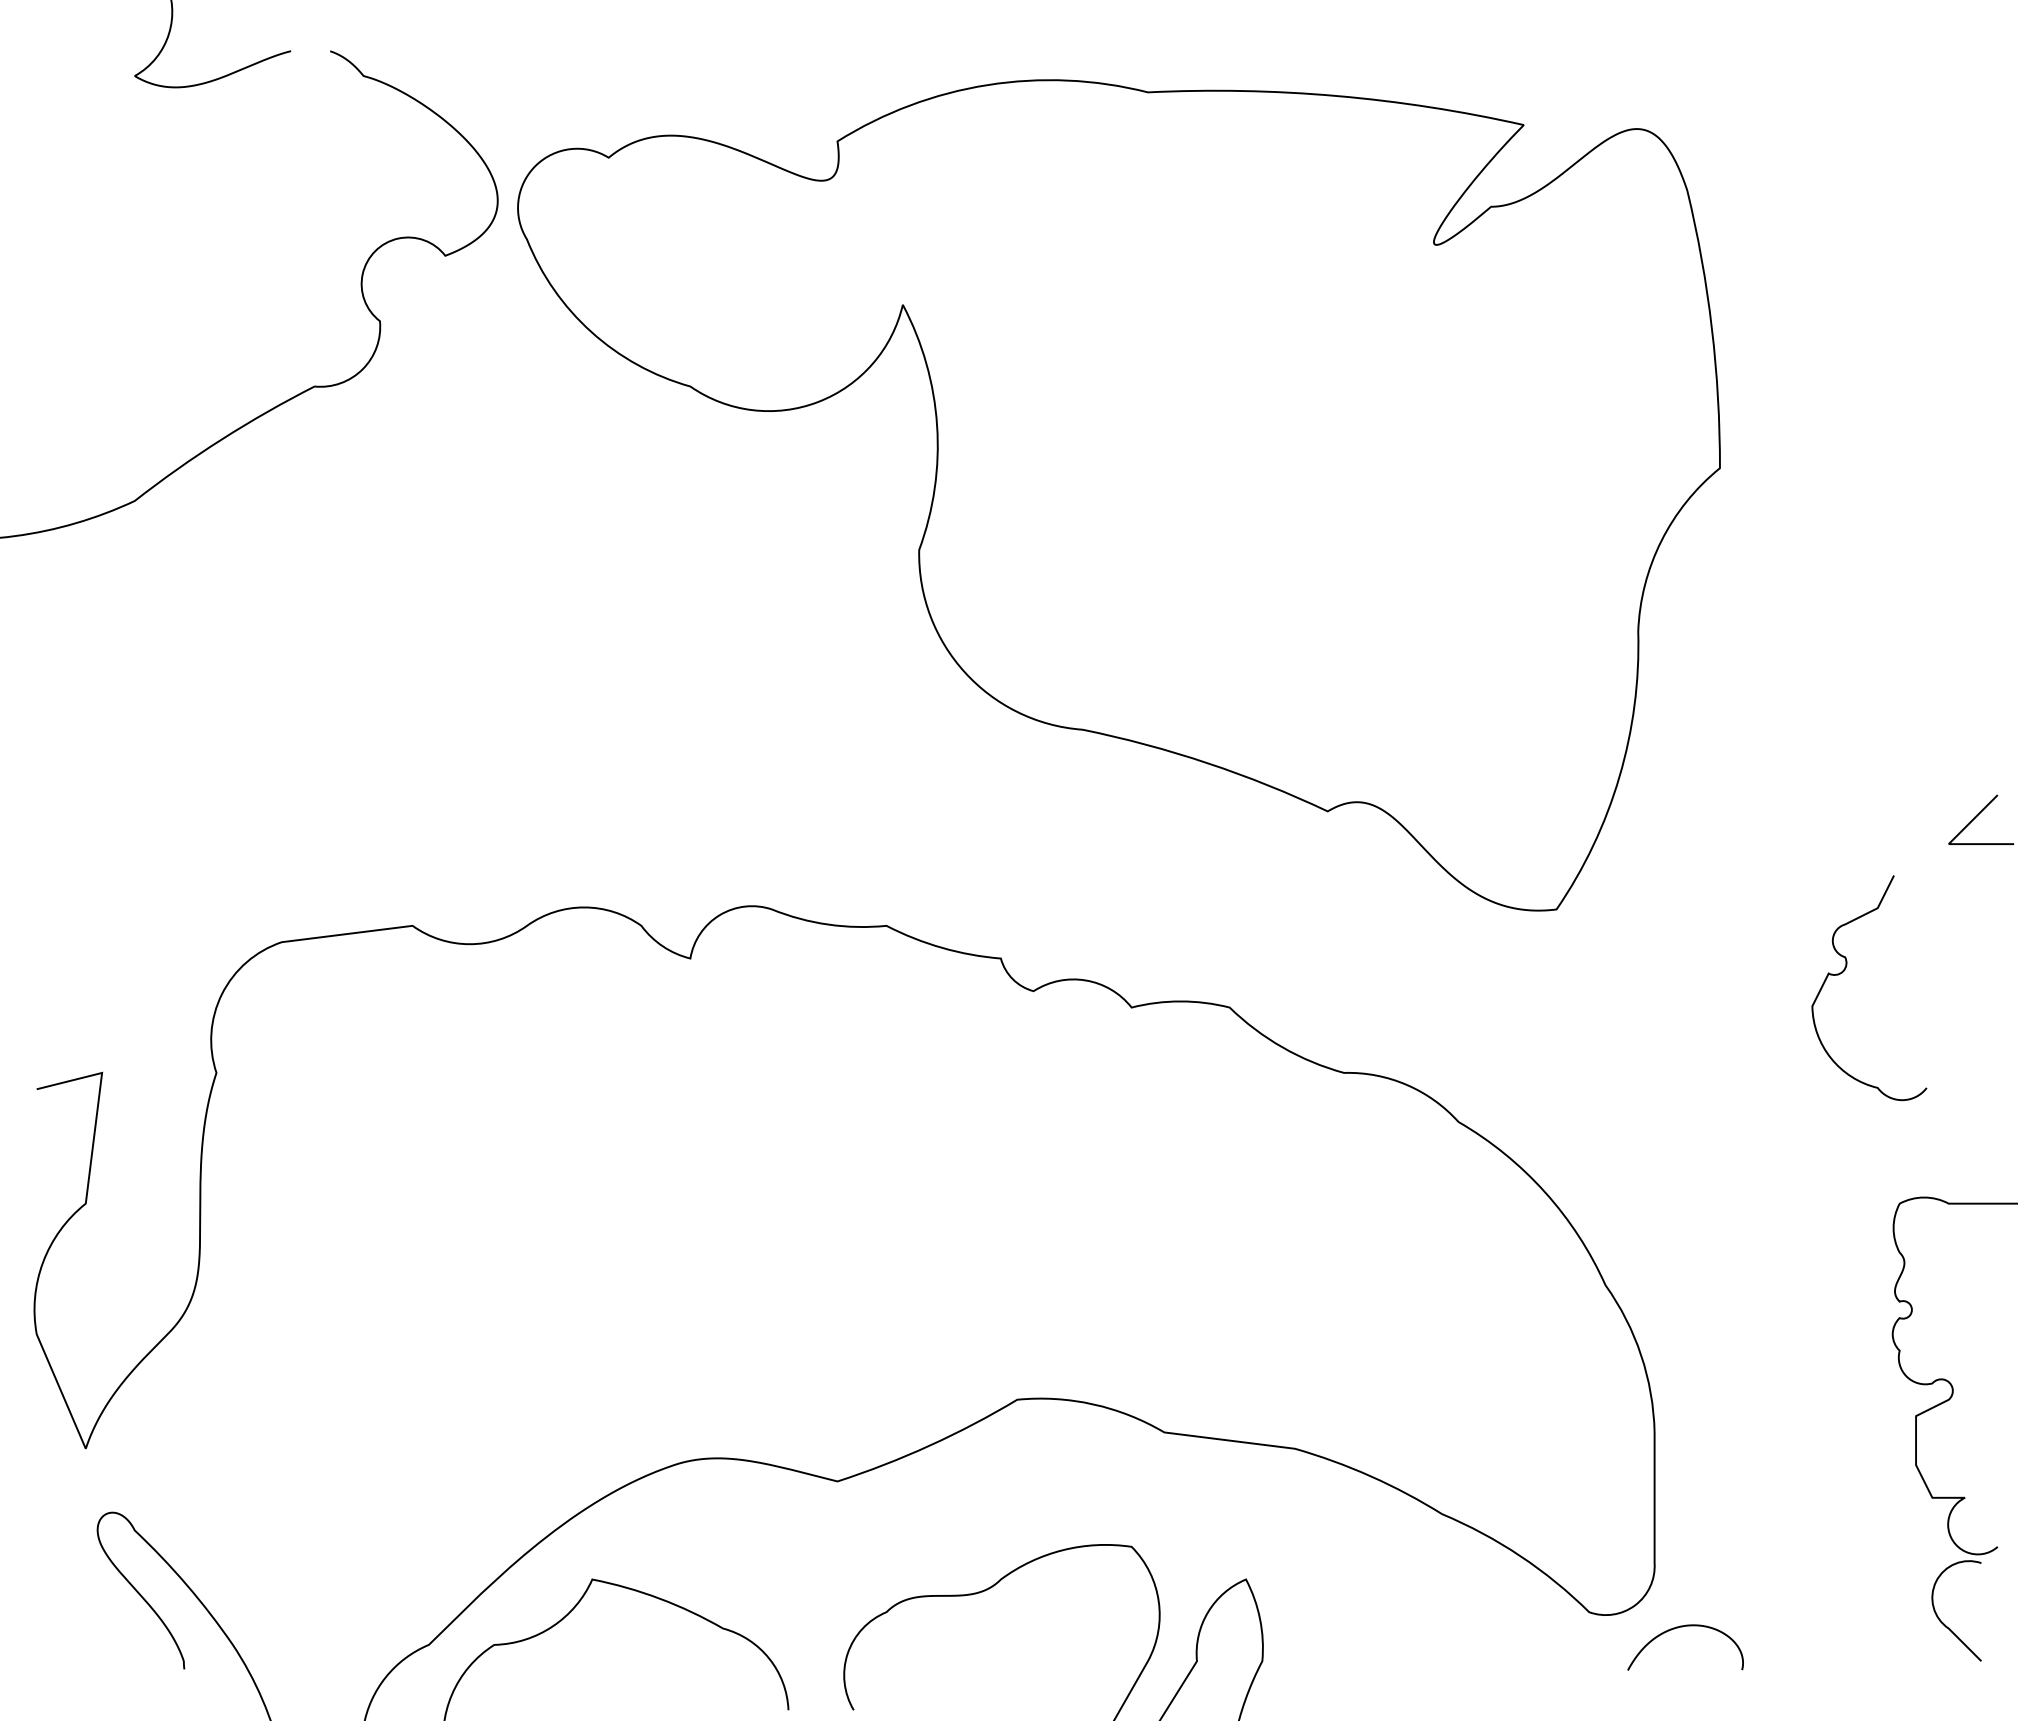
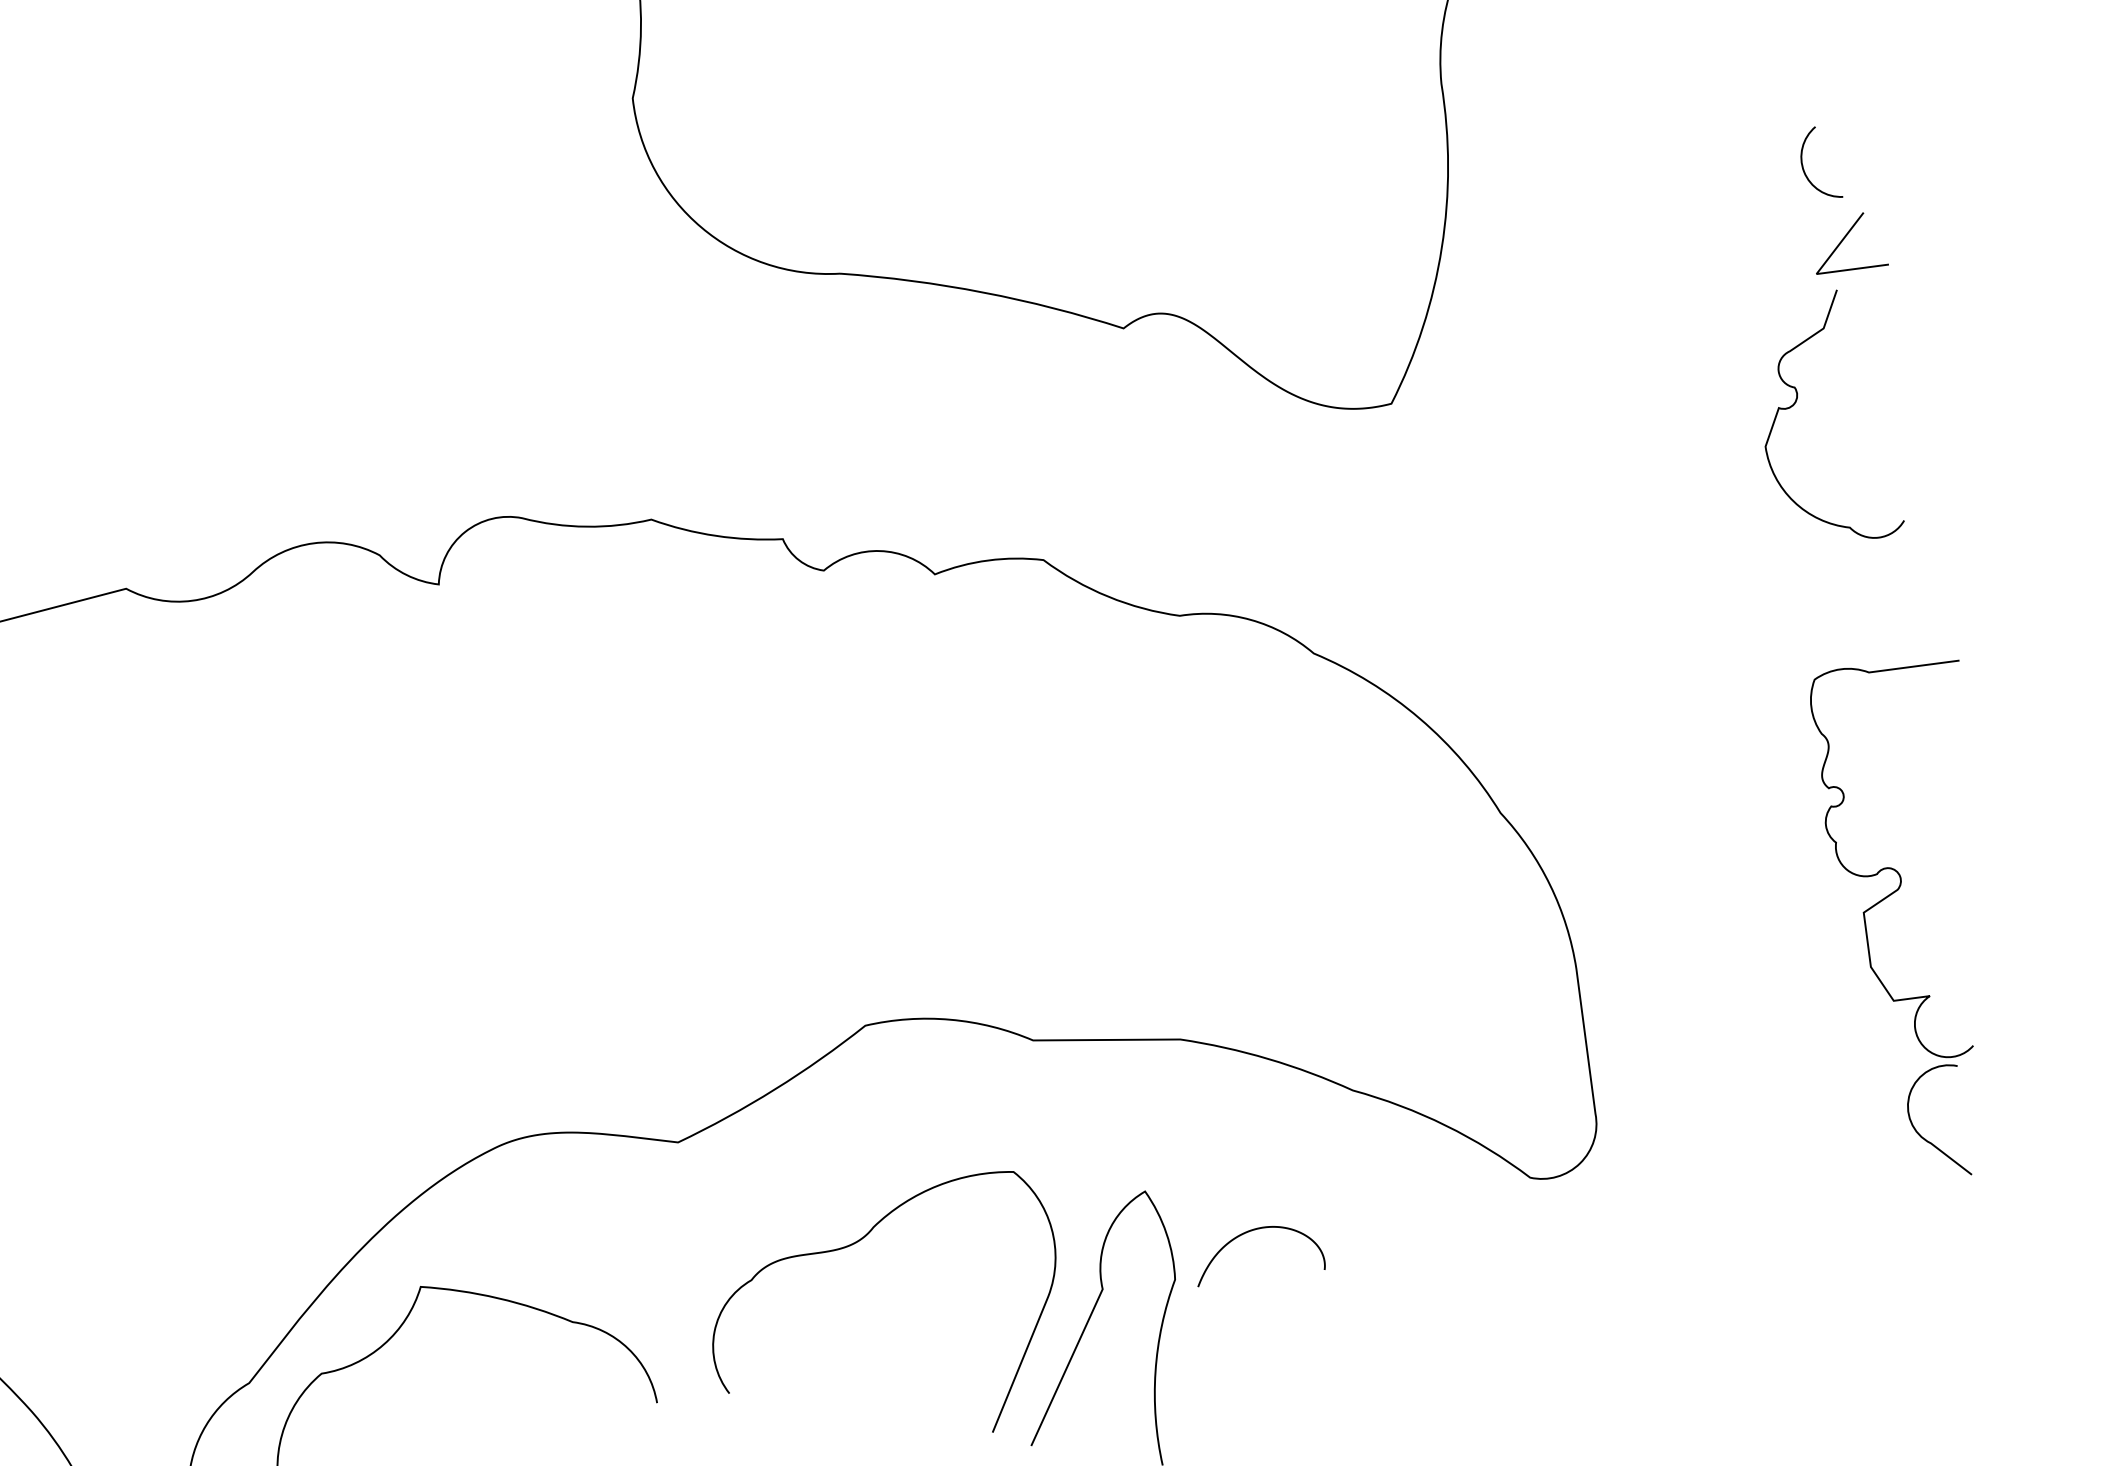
curve: (1950, 749) -> (1804, 168), added
curve: (1845, 970) -> (1797, 402), moved
curve: (1682, 1627) -> (1252, 1231), moved

